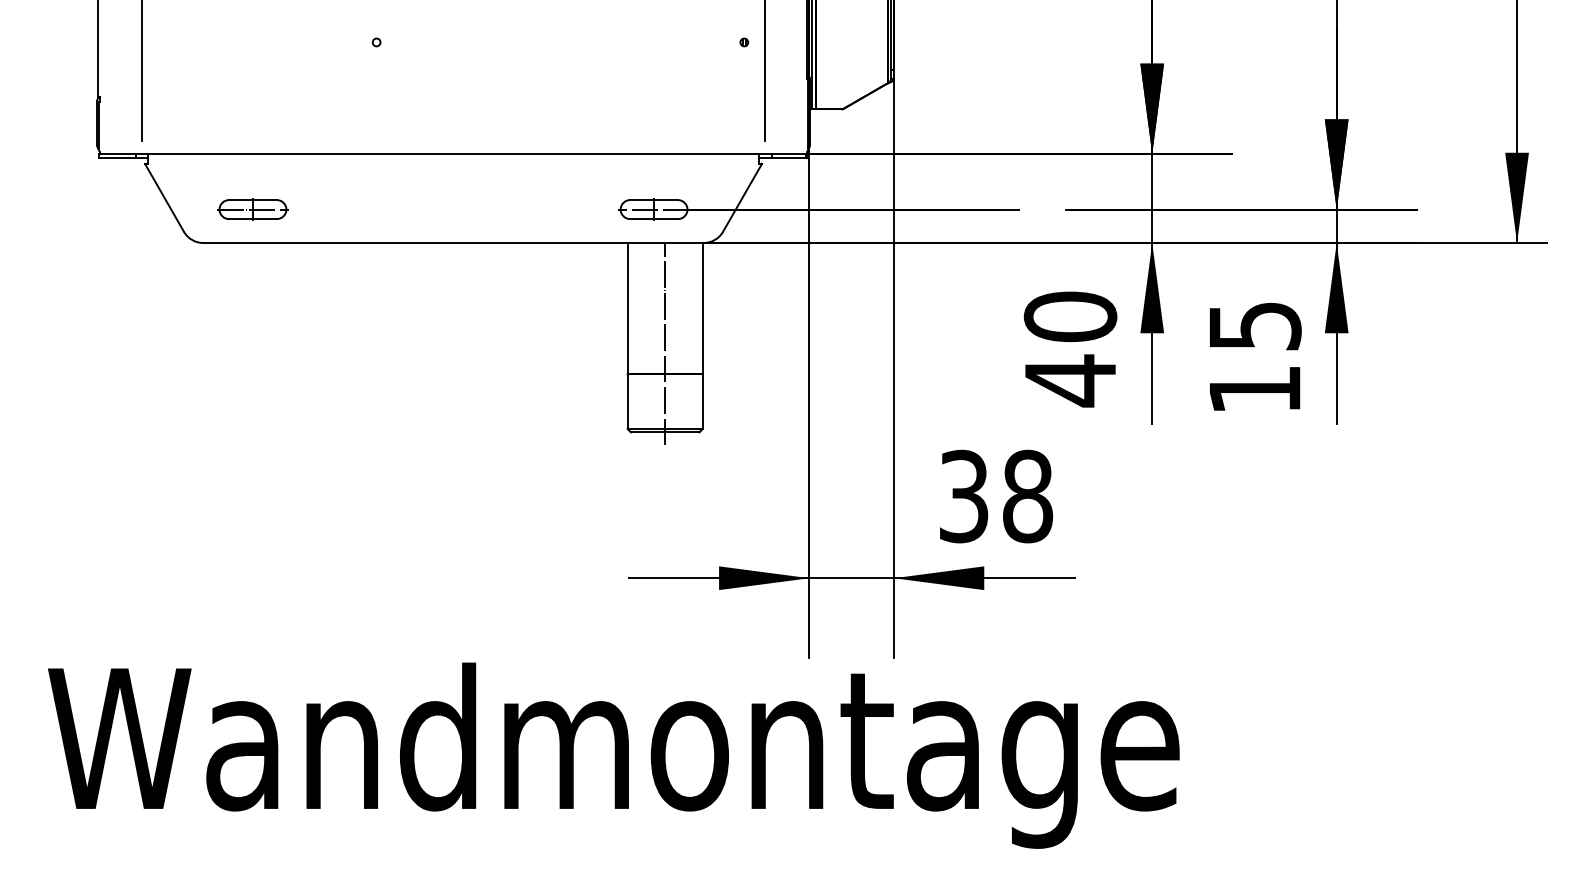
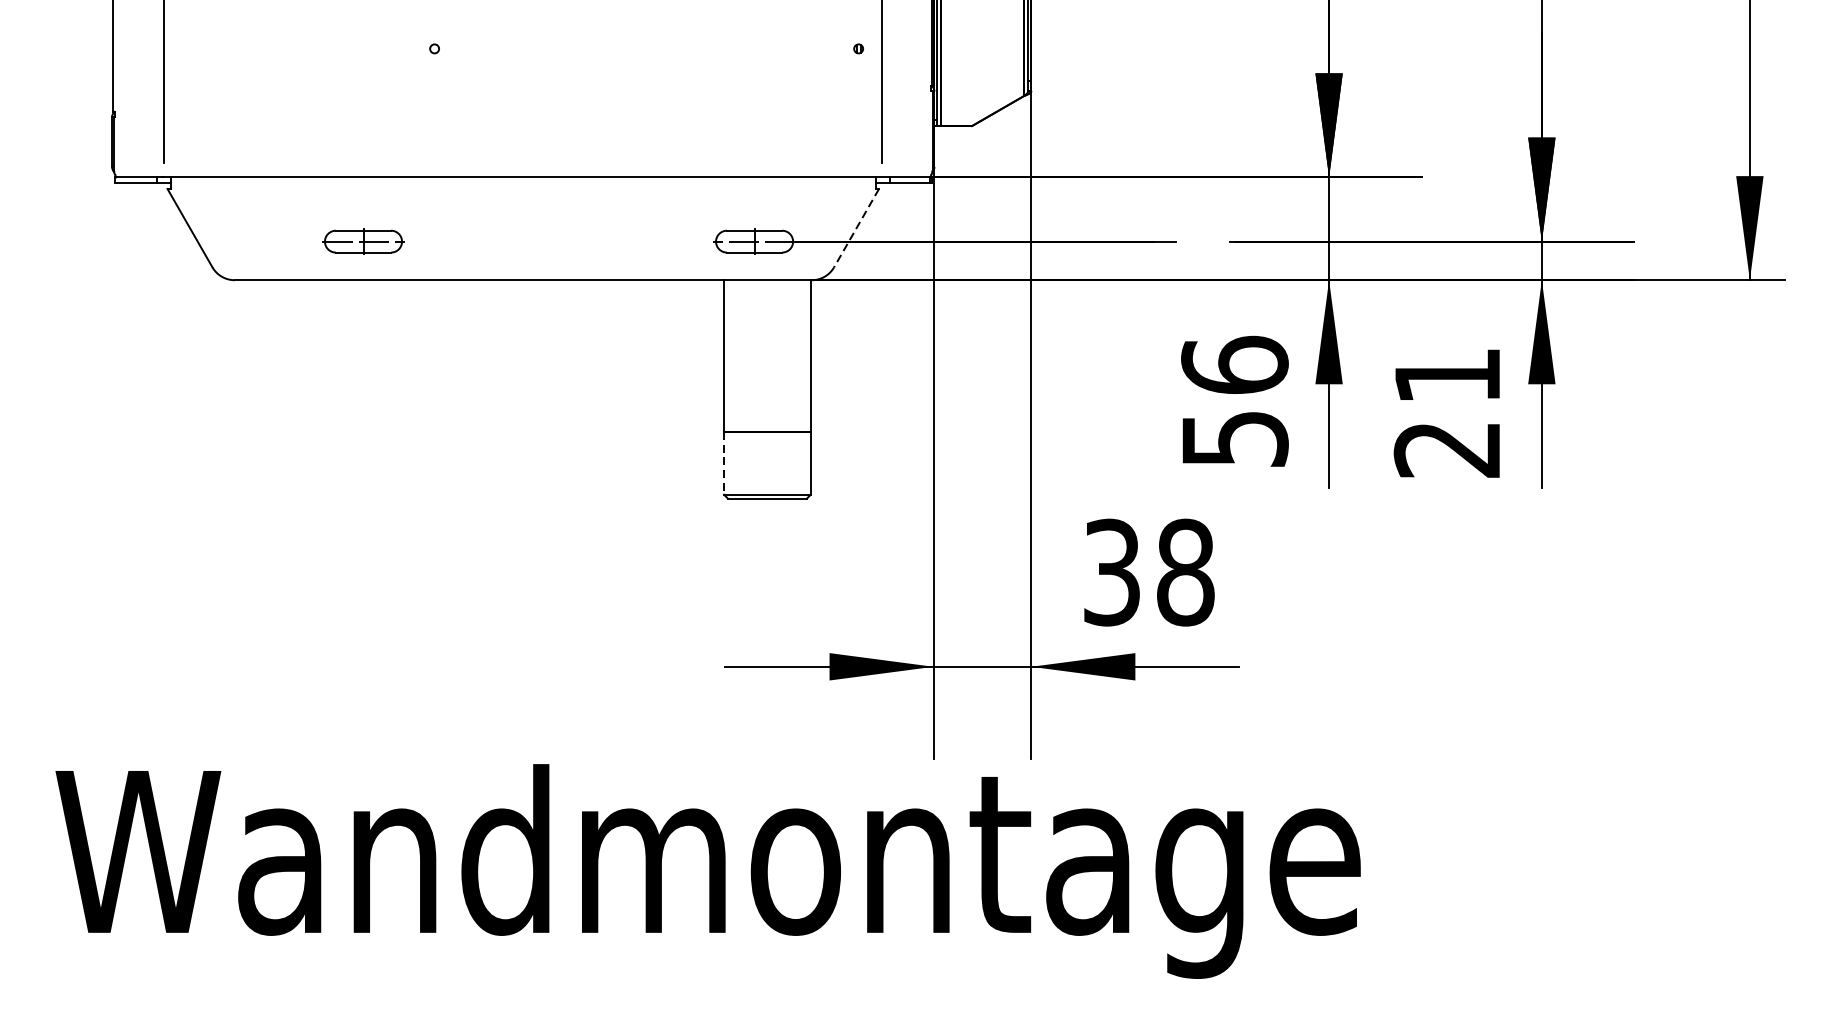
line: (742, 198) -> (856, 228), solid -> dashed
part: (252, 209) -> (362, 241), moved
line: (665, 344) -> (767, 397), removed
text: (1070, 349) -> (1234, 403), 40 -> 56
text: (1254, 358) -> (1447, 413), 15 -> 21
line: (627, 402) -> (723, 464), solid -> dashed

